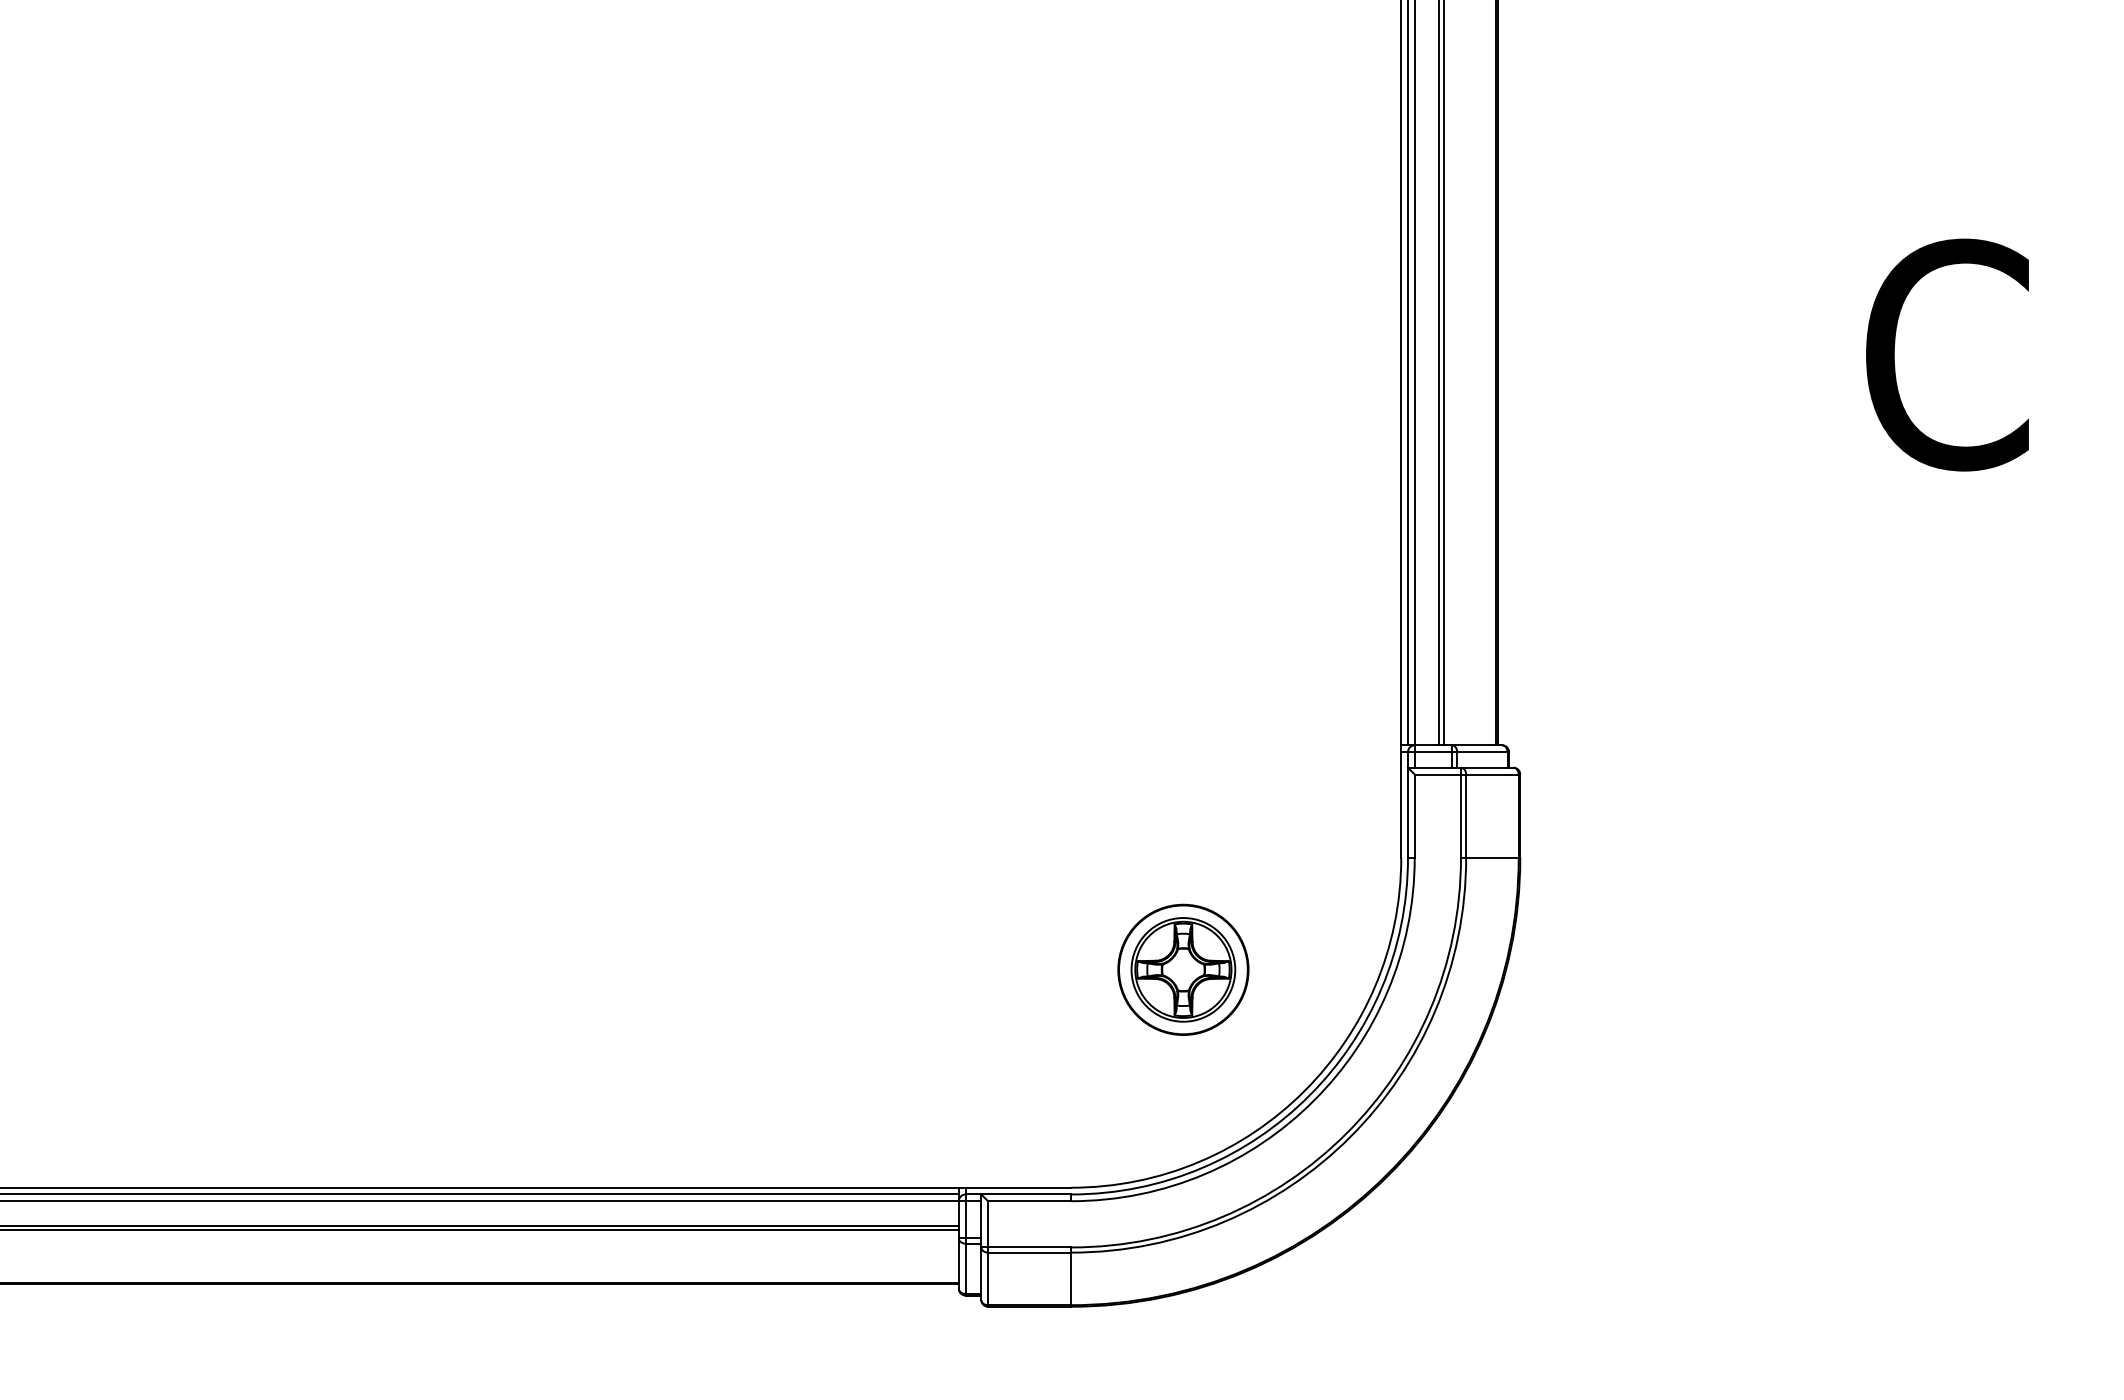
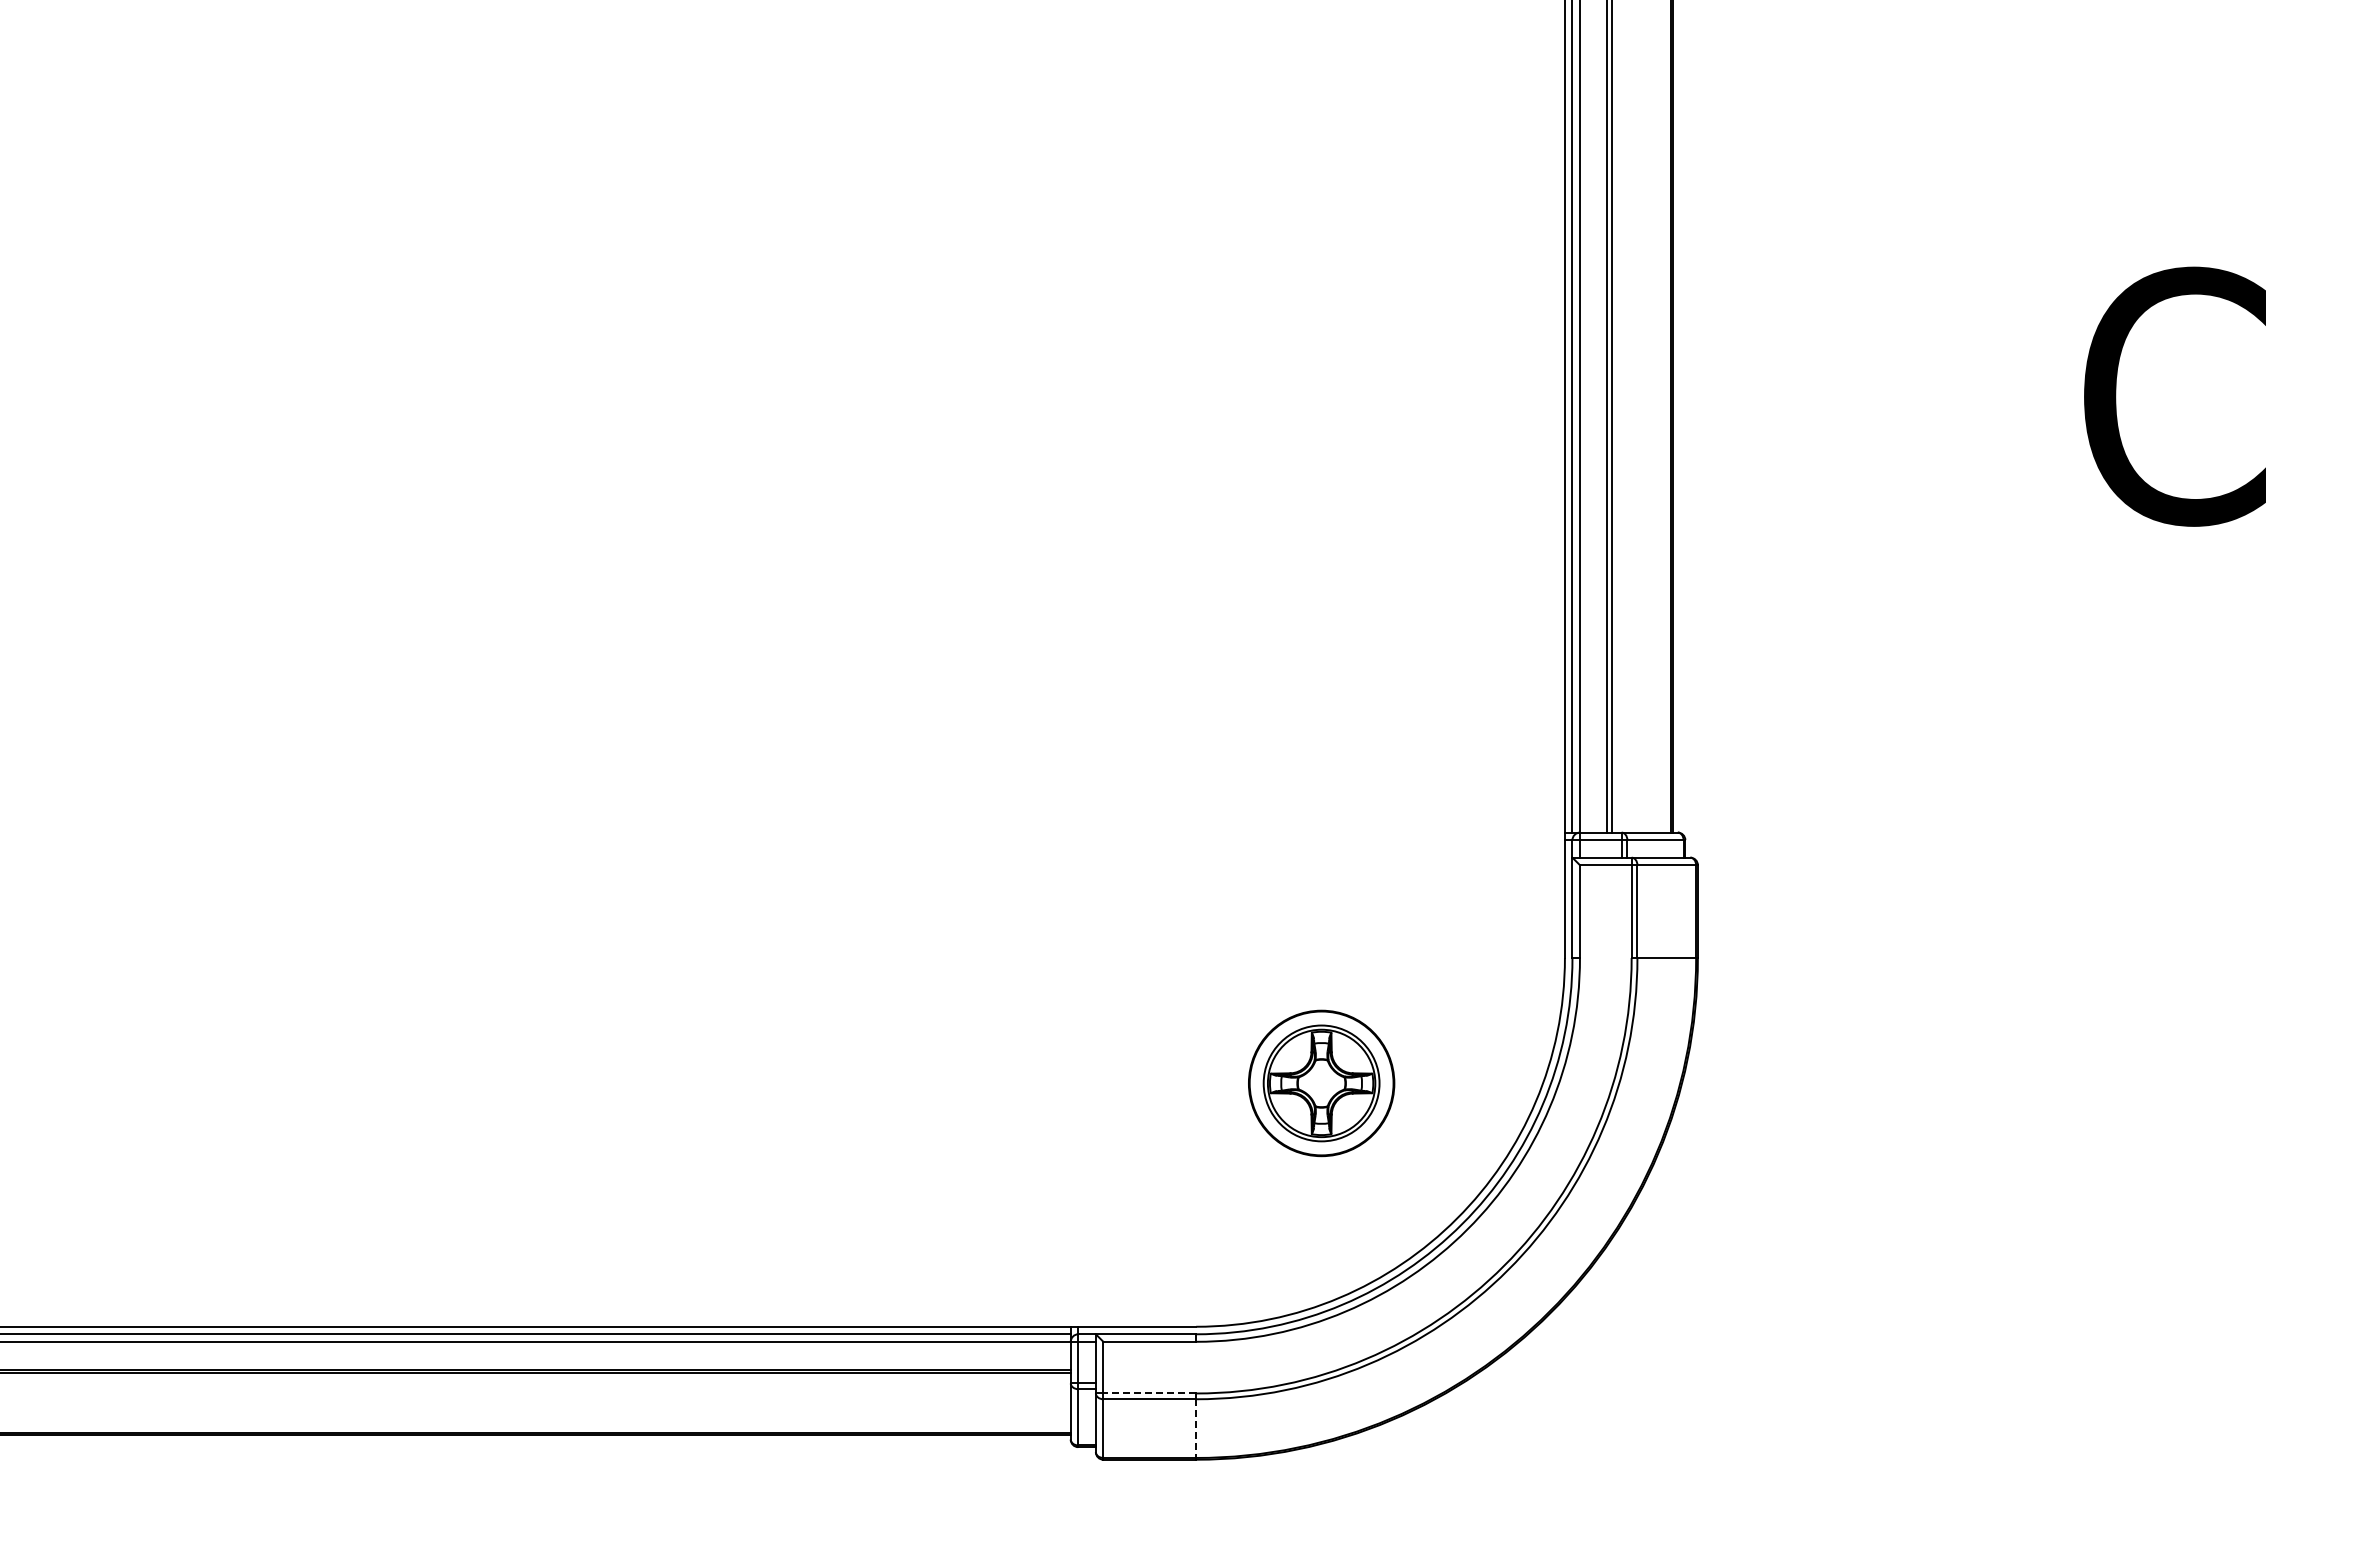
line: (1029, 1247) -> (1149, 1393), solid -> dashed
line: (1071, 1279) -> (1196, 1429), solid -> dashed

